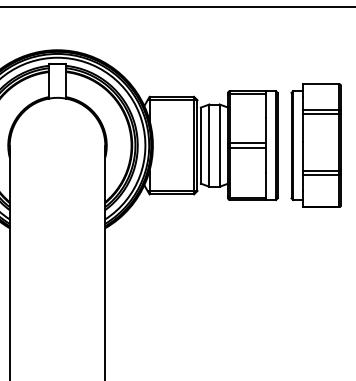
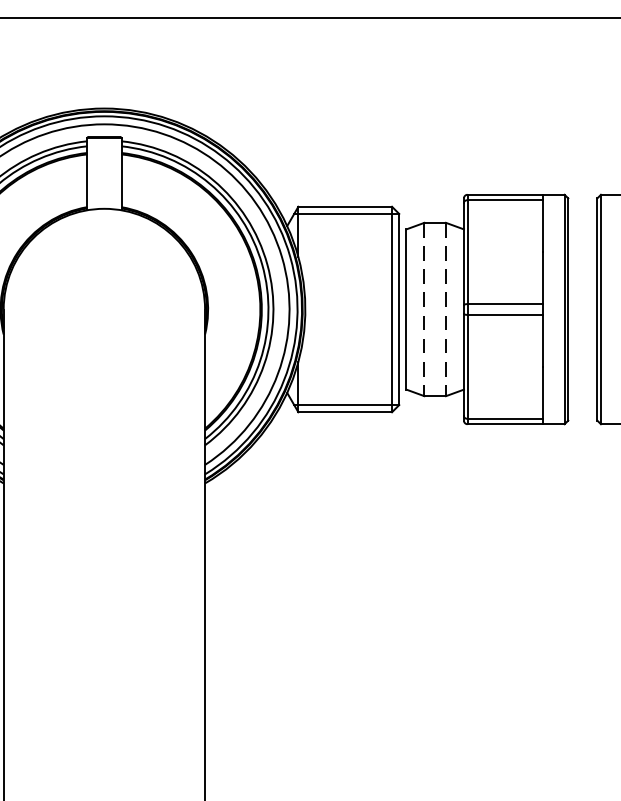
line: (209, 146) -> (424, 311), solid -> dashed
line: (219, 146) -> (445, 311), solid -> dashed

